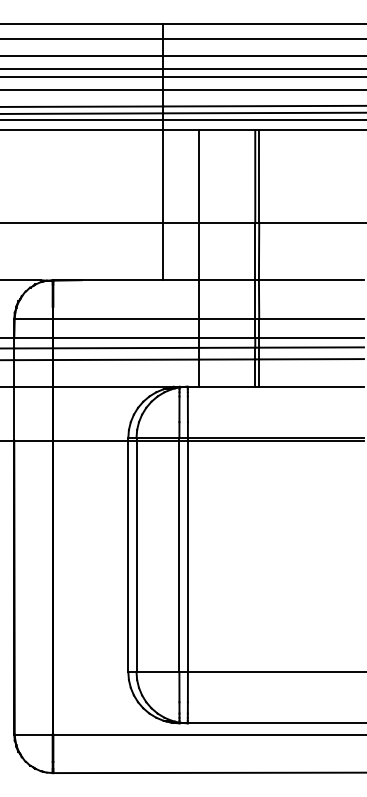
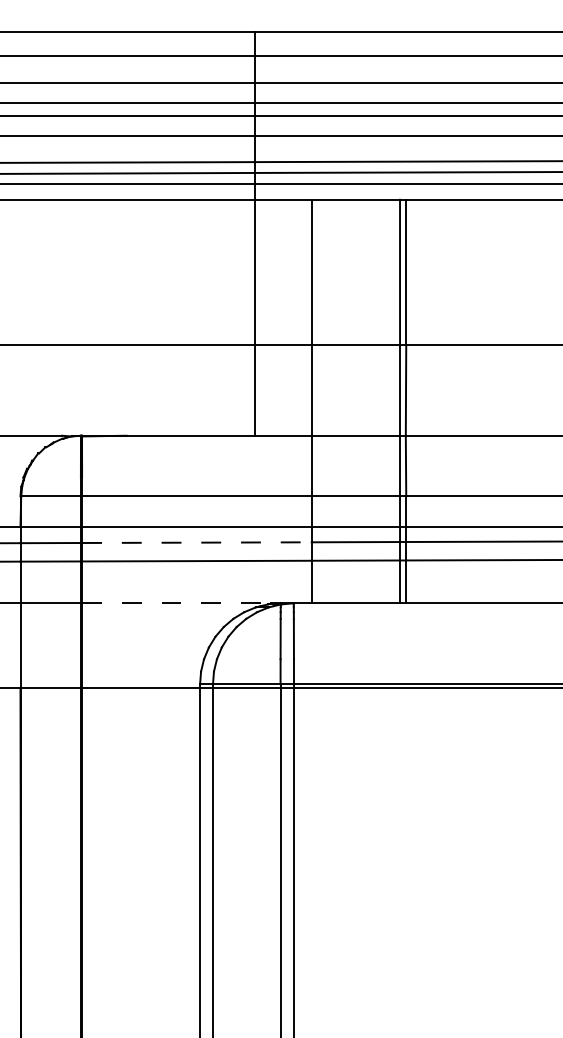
line: (126, 348) -> (197, 543), solid -> dashed
line: (114, 386) -> (178, 603), solid -> dashed

